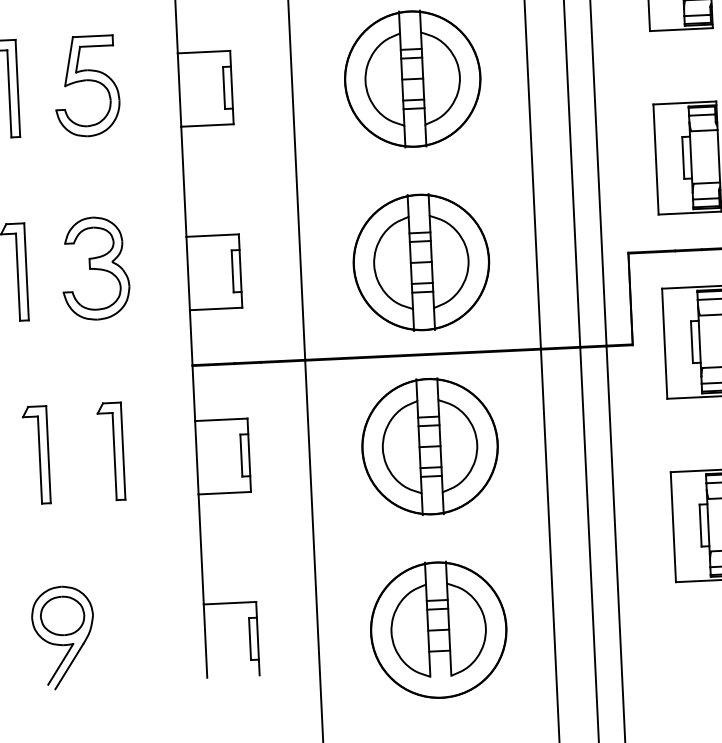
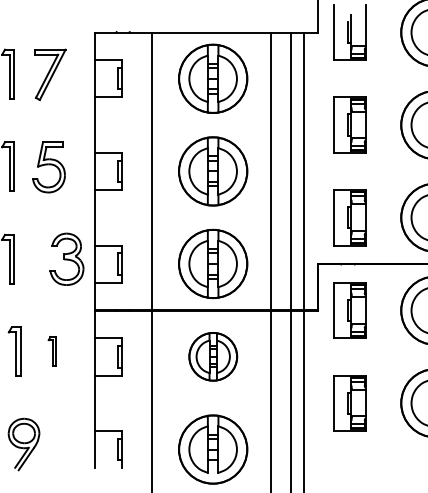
part: (94, 266) -> (66, 258), moved
part: (430, 445) -> (213, 356), size x0.7
part: (109, 450) -> (51, 351), size x0.6

